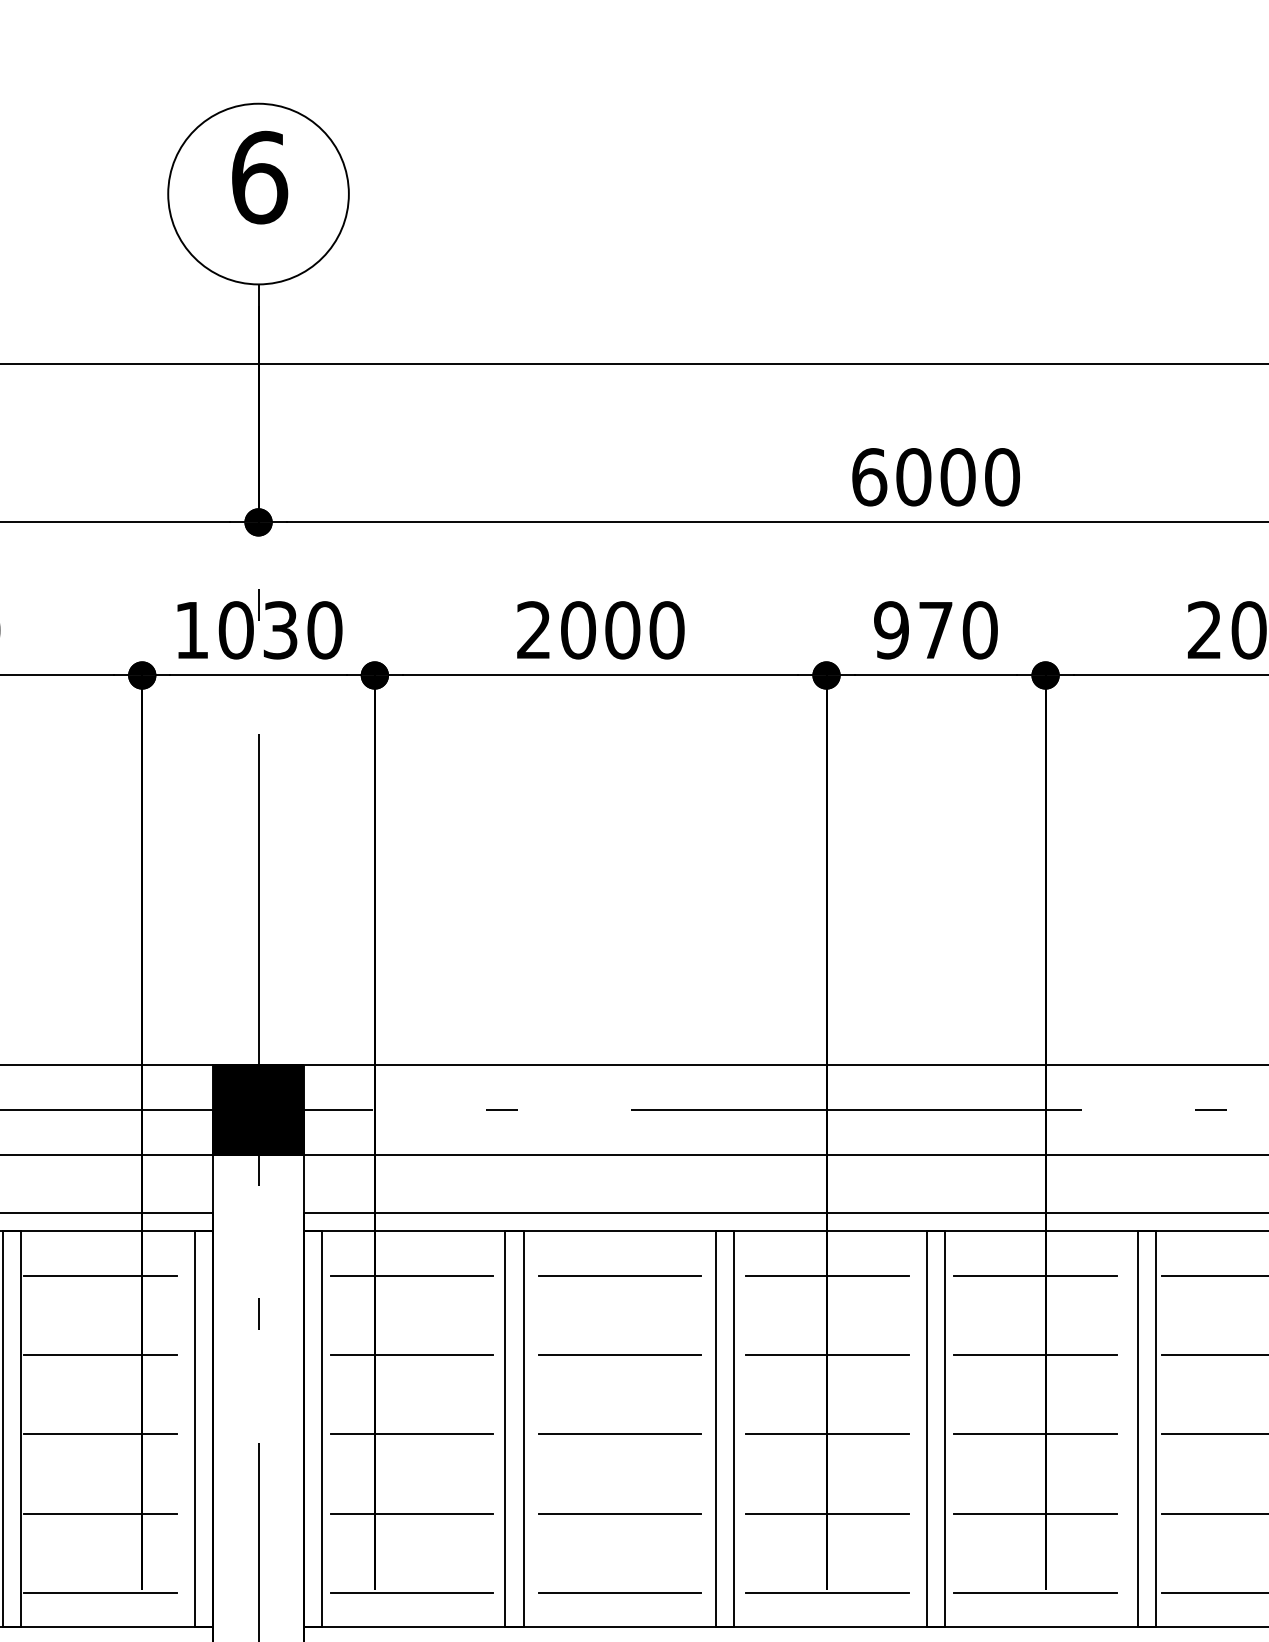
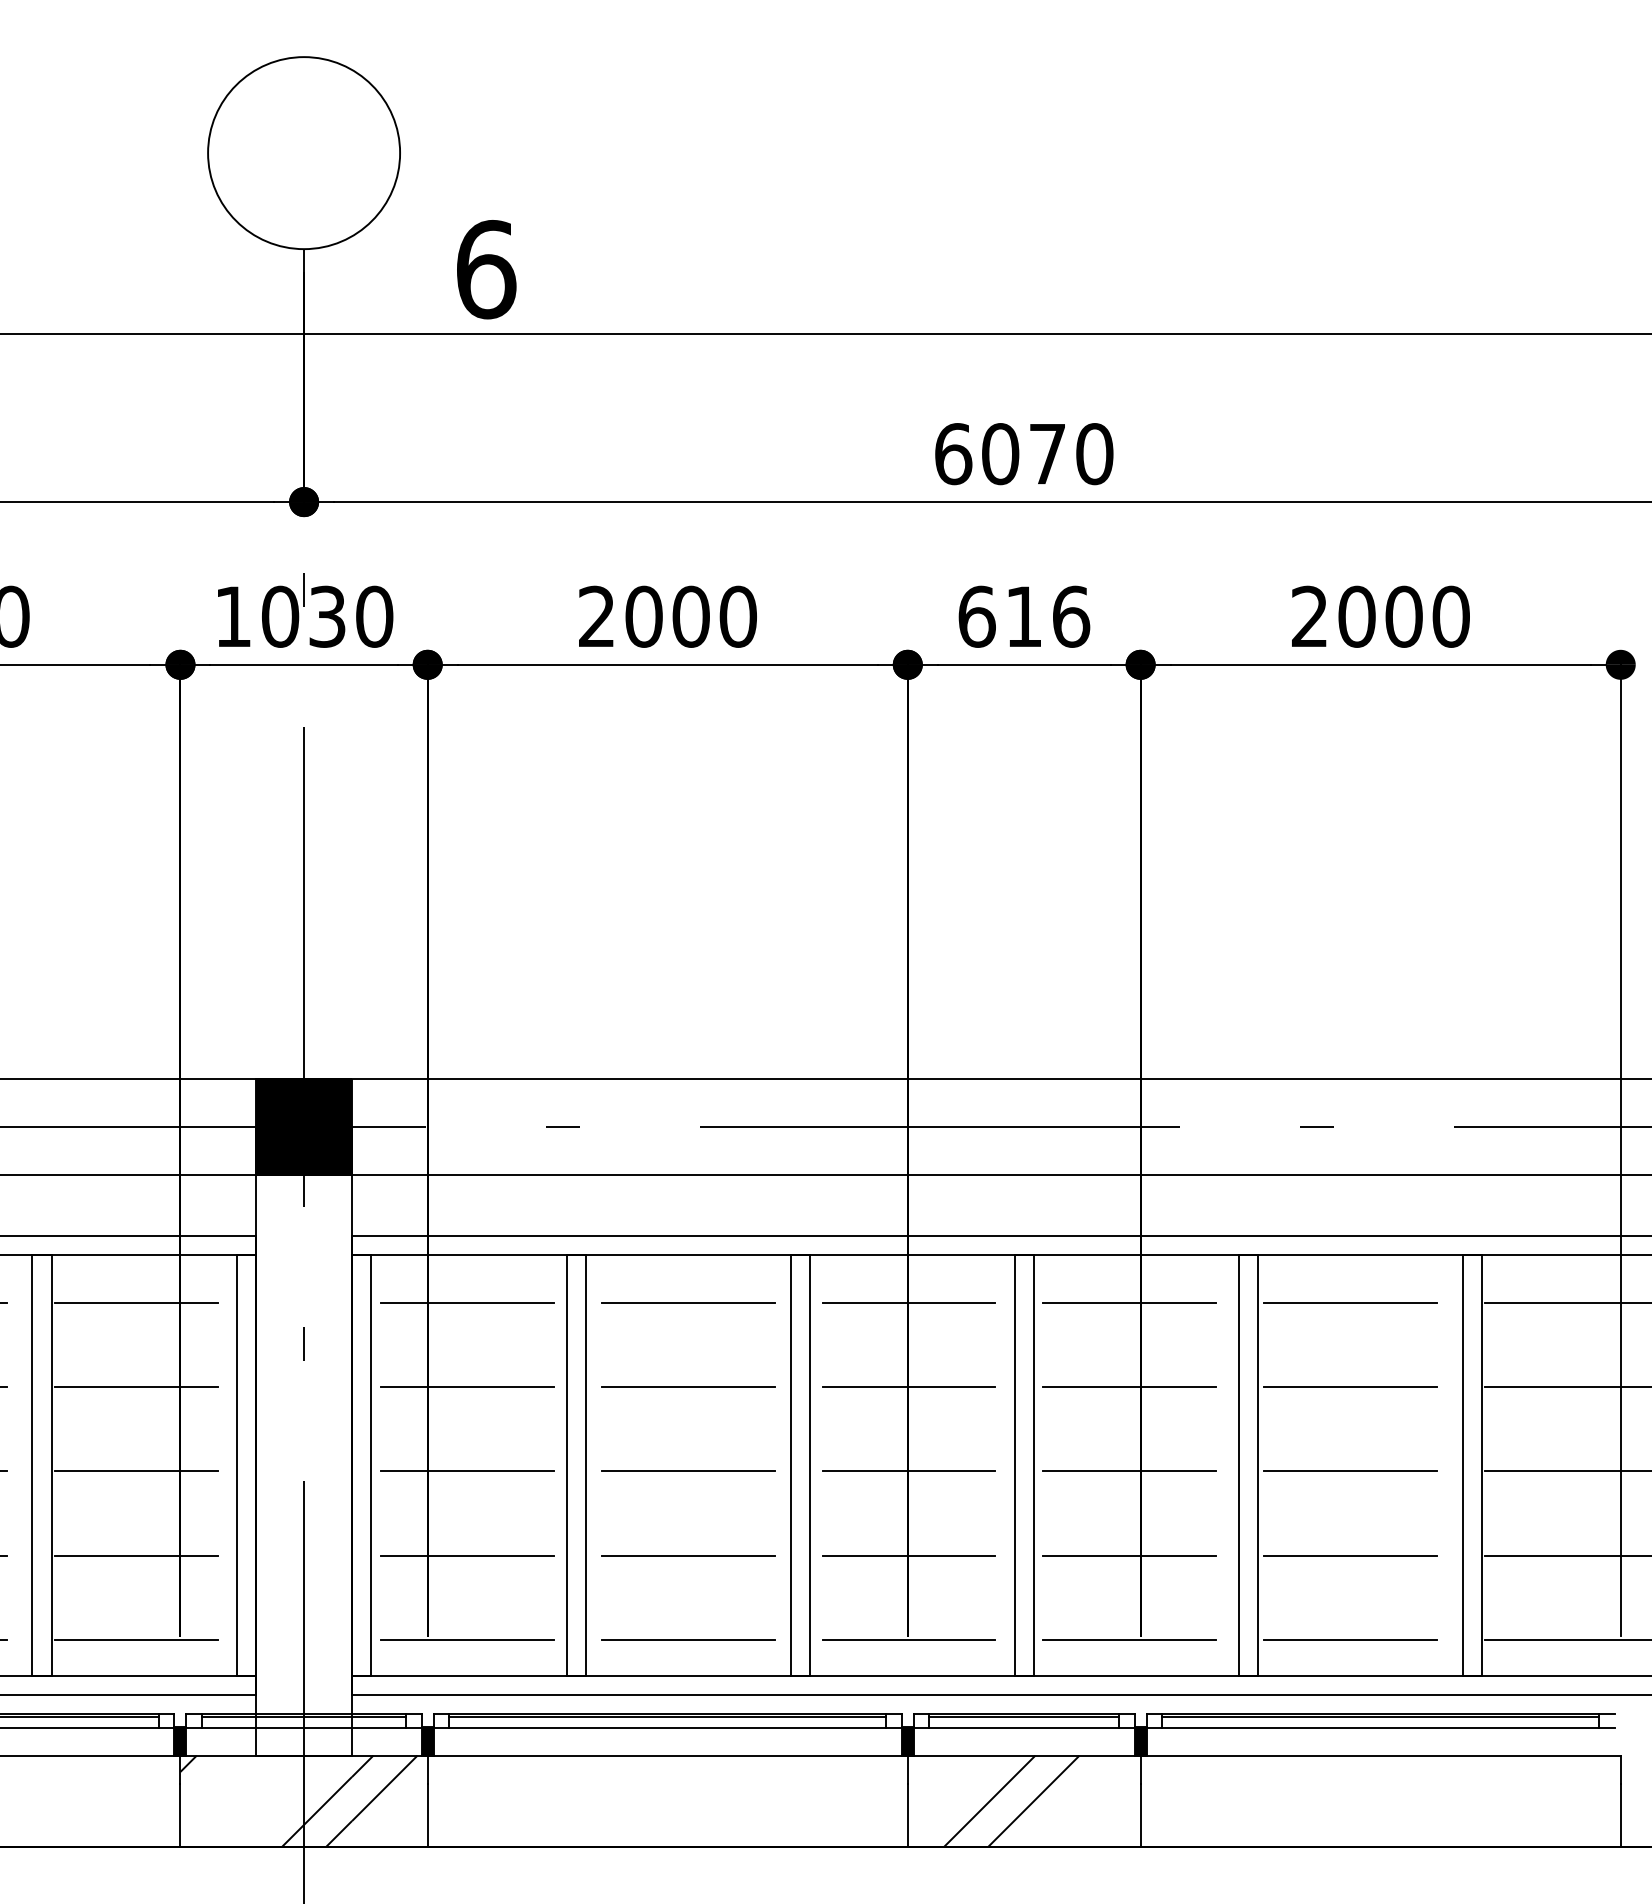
text: (259, 177) -> (486, 269), moved
text: (957, 477) -> (1047, 454), 6000 -> 6070
text: (936, 630) -> (1024, 616), 970 -> 616

